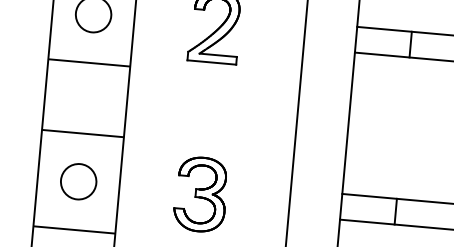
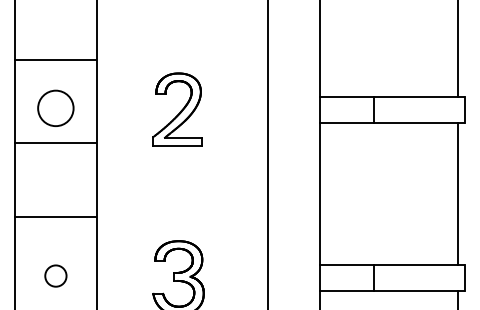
line: (88, 62) -> (55, 142), moved
line: (82, 133) -> (55, 216), moved
circle: (78, 181) -> (55, 275), size x0.6

